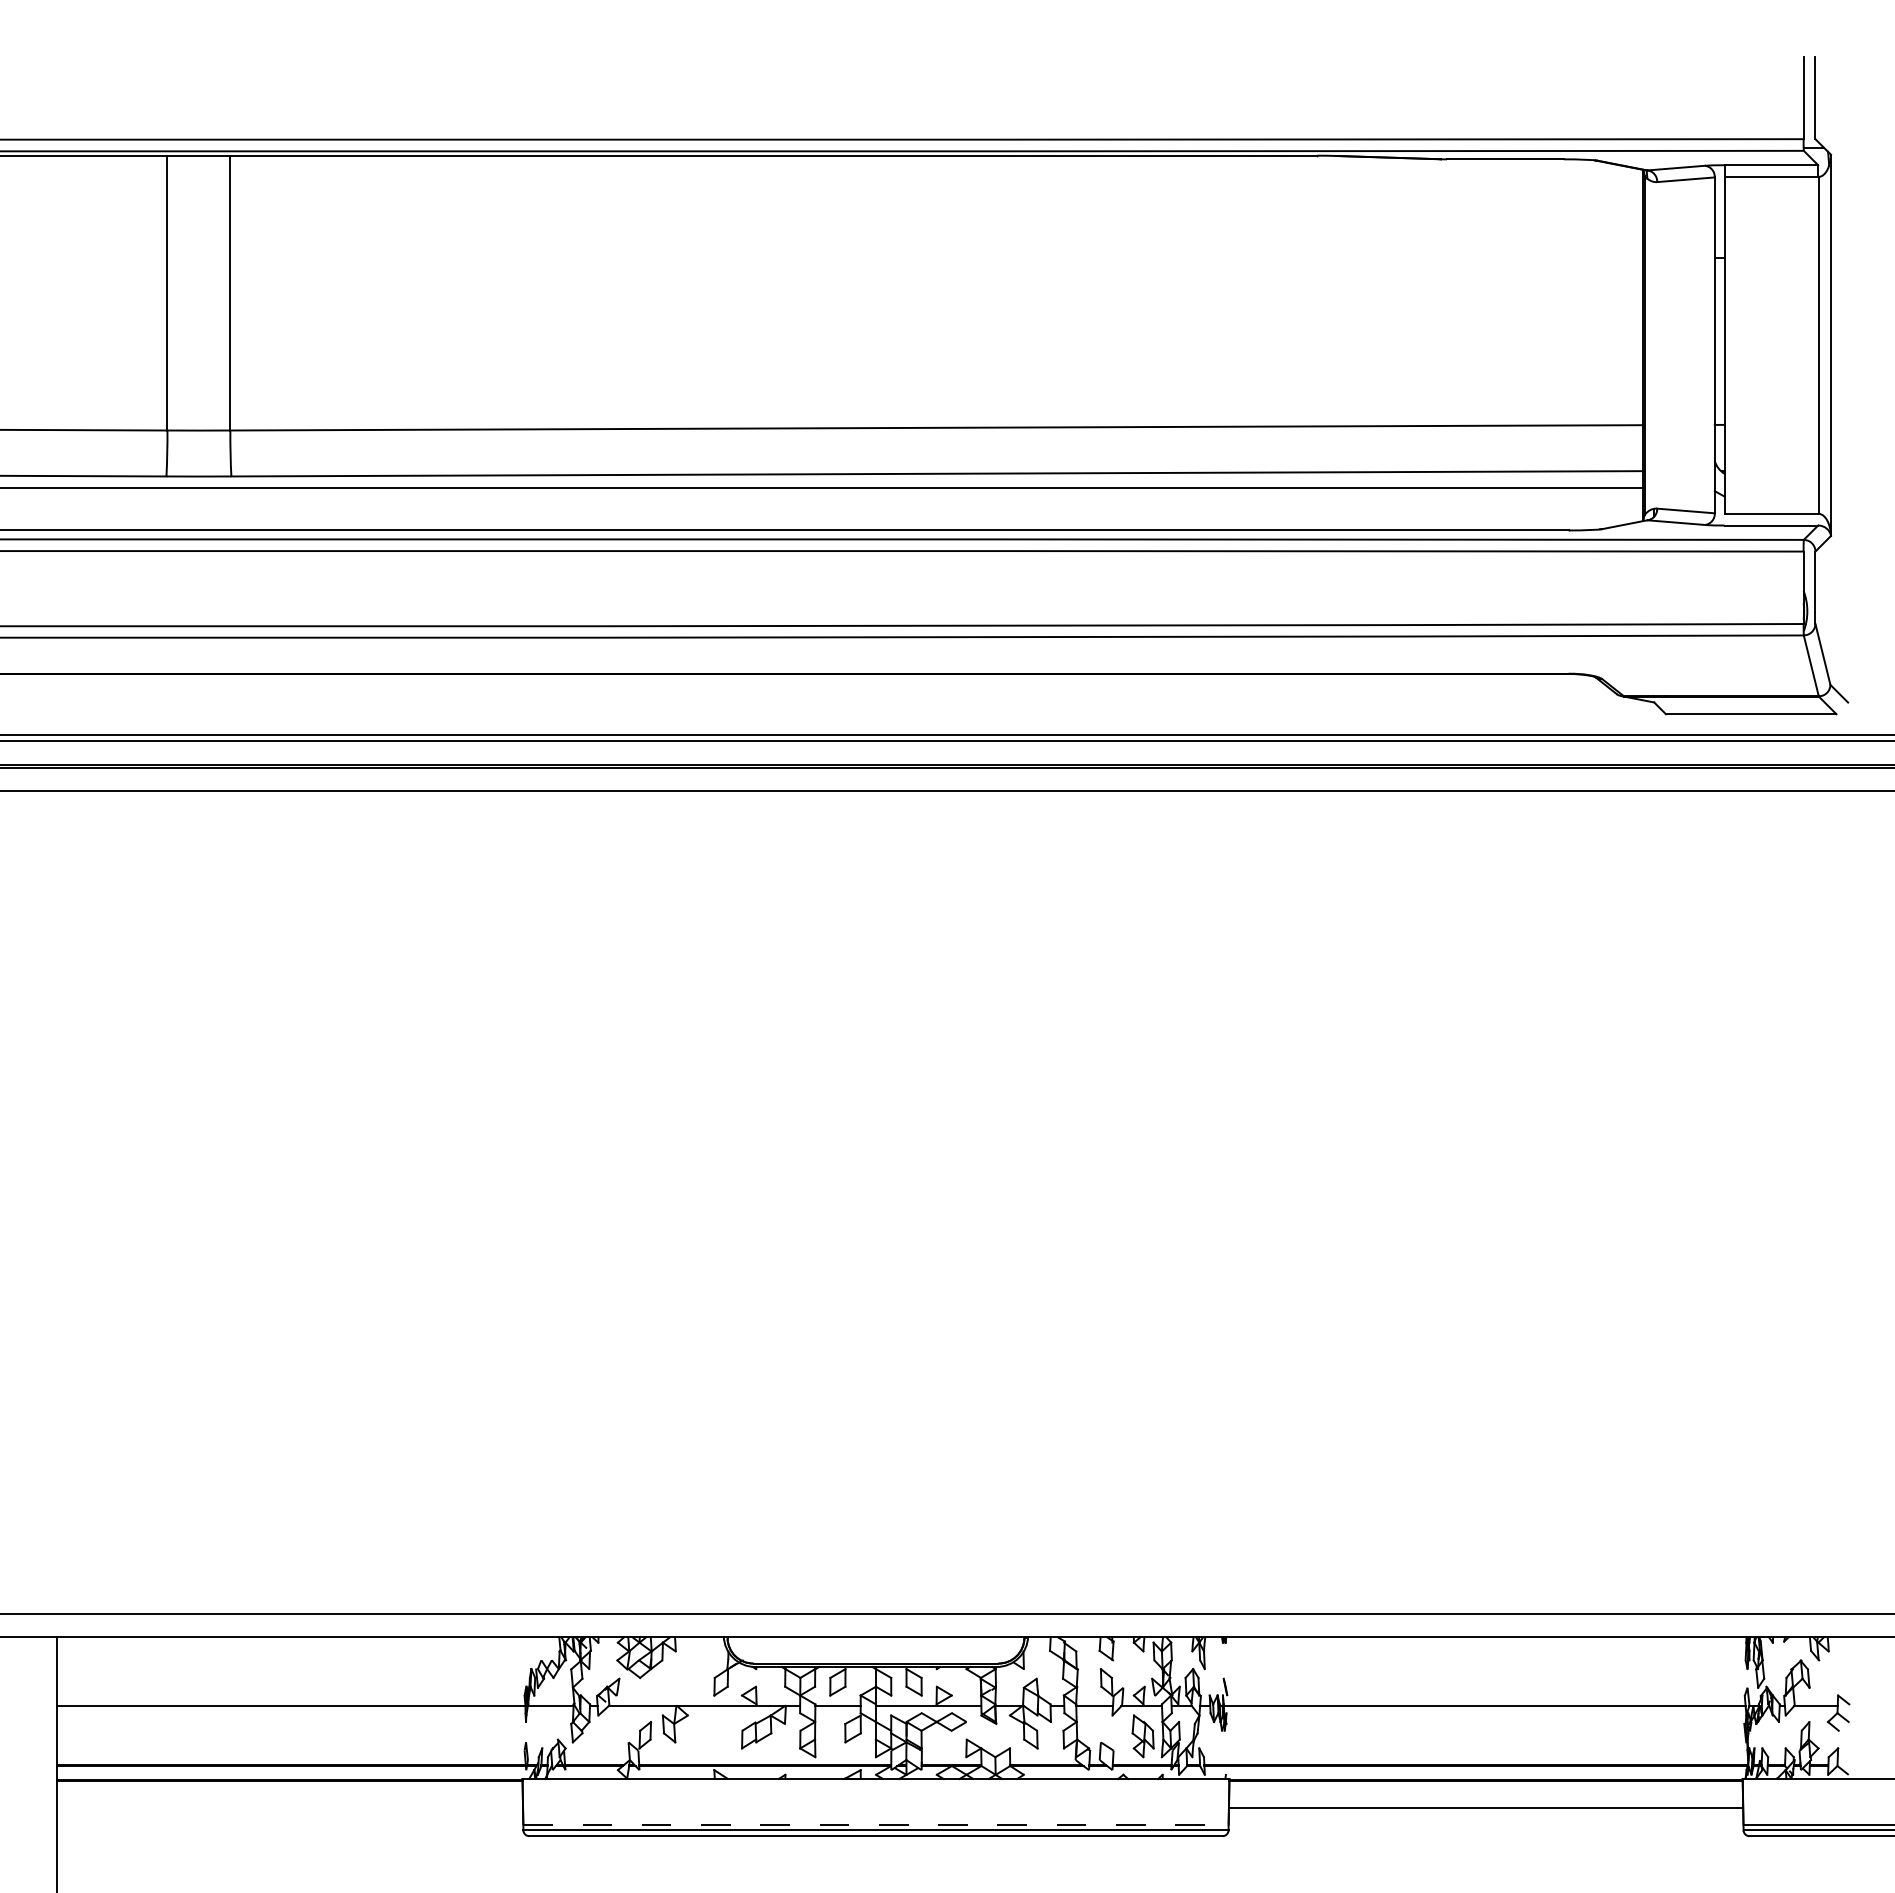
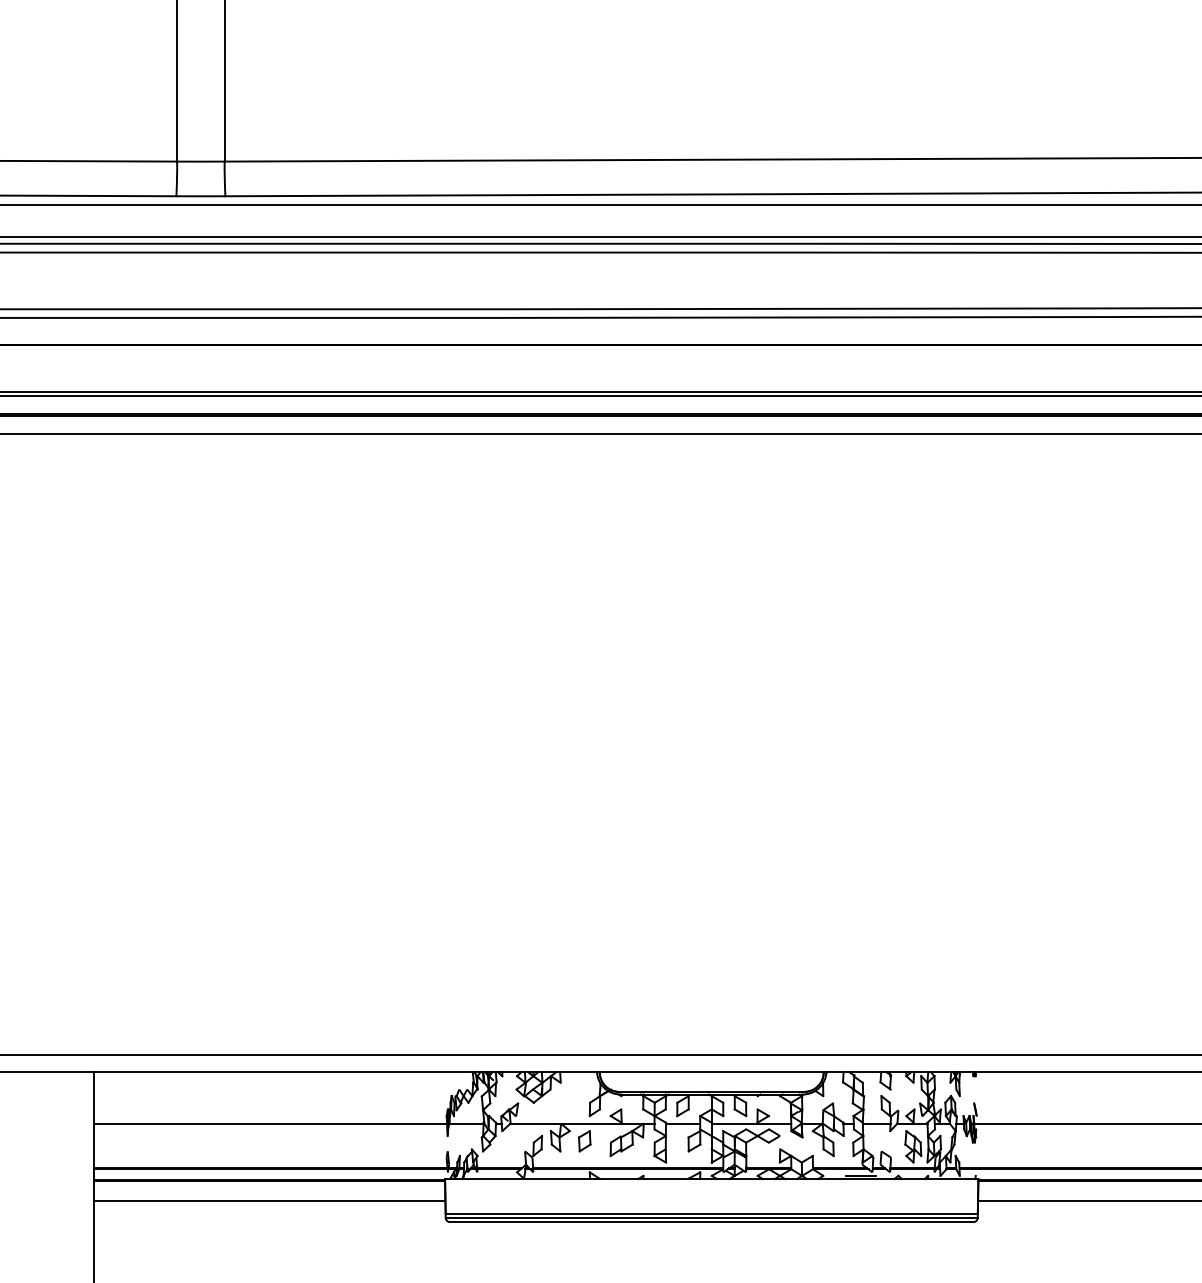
part: (707, 1728) -> (584, 1140), added
line: (1074, 1774) -> (861, 1175), added
line: (289, 1807) -> (269, 1200), added
line: (876, 1824) -> (712, 1213), dashed -> solid

